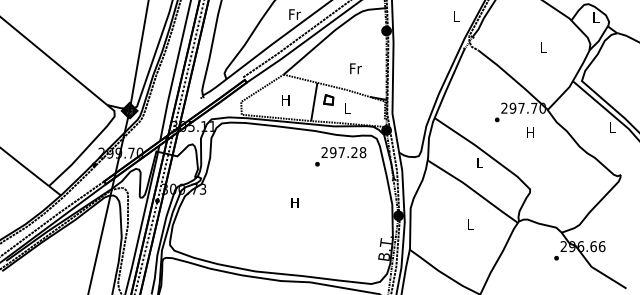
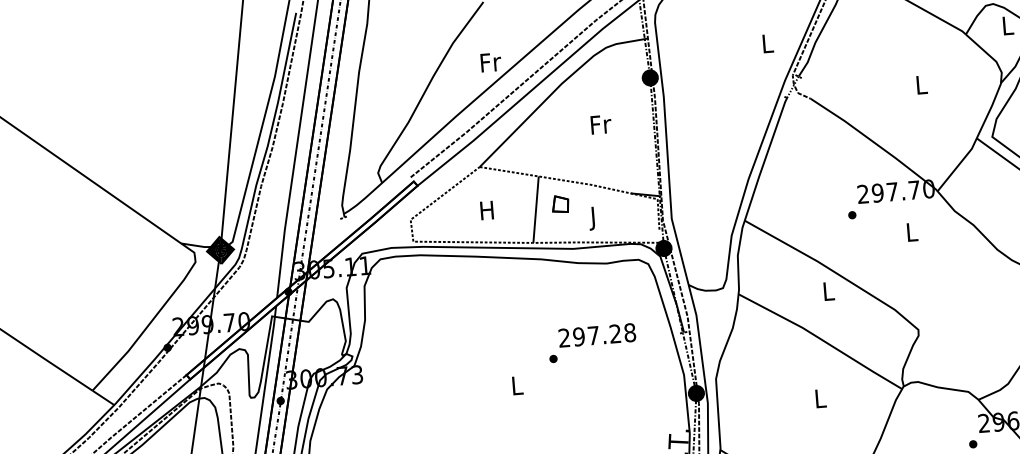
text: (355, 68) -> (600, 124), moved
text: (347, 109) -> (594, 218), L -> J
text: (530, 132) -> (911, 232), H -> L
text: (340, 156) -> (591, 342), moved
text: (294, 202) -> (515, 384), H -> L

